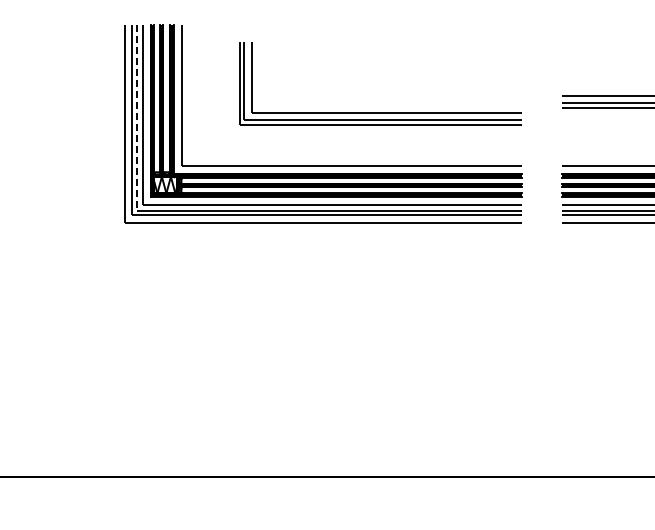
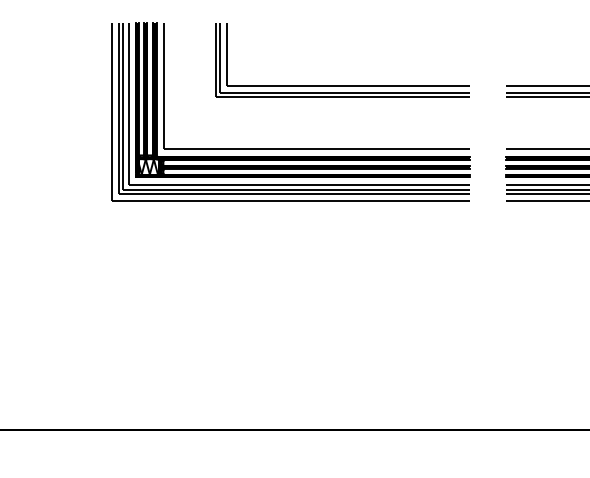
part: (380, 112) -> (342, 86), moved
line: (136, 117) -> (122, 106), dashed -> solid

